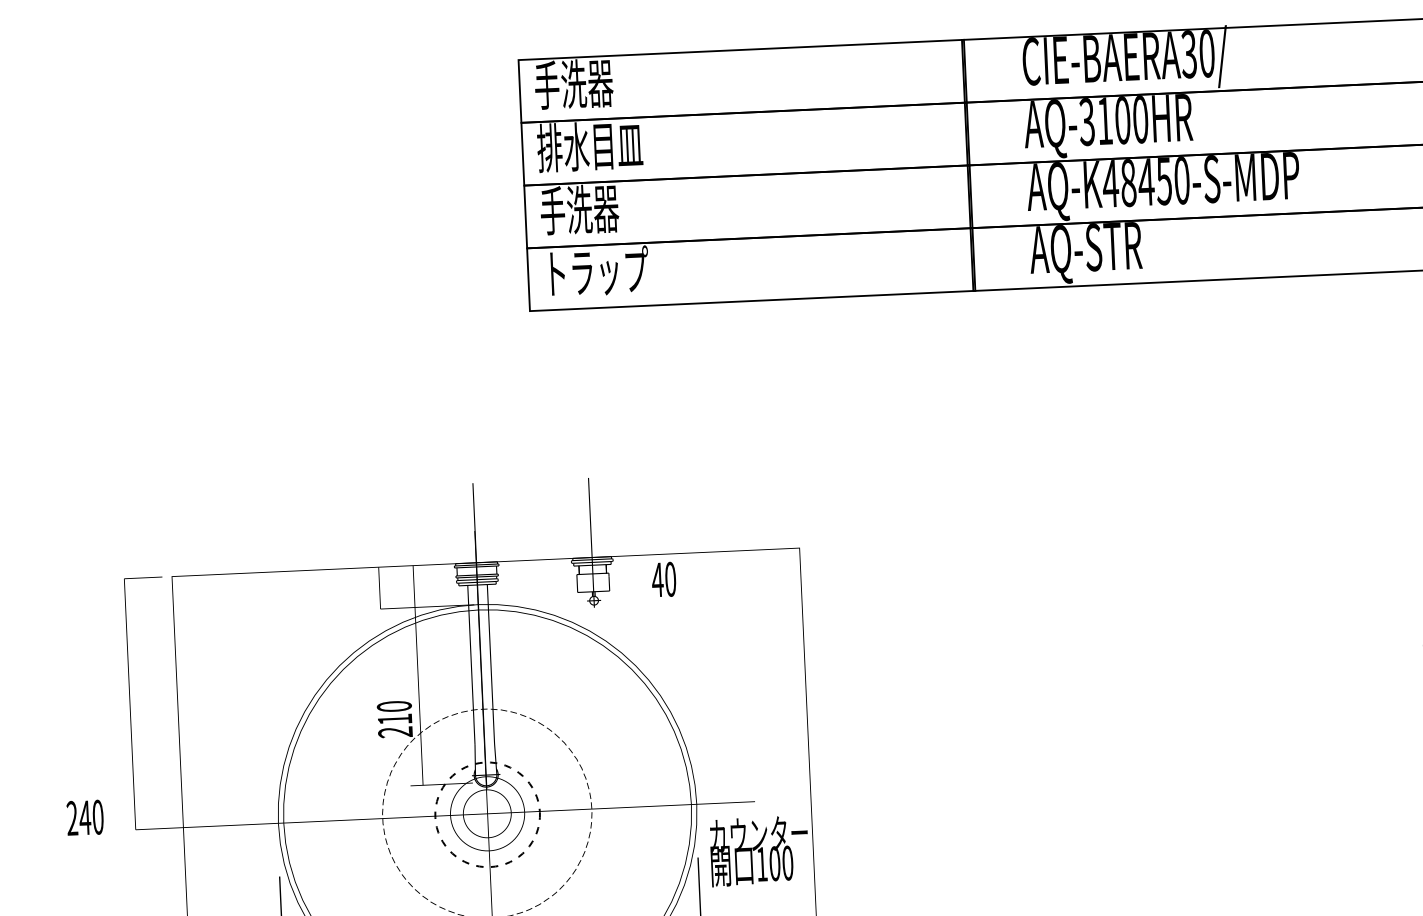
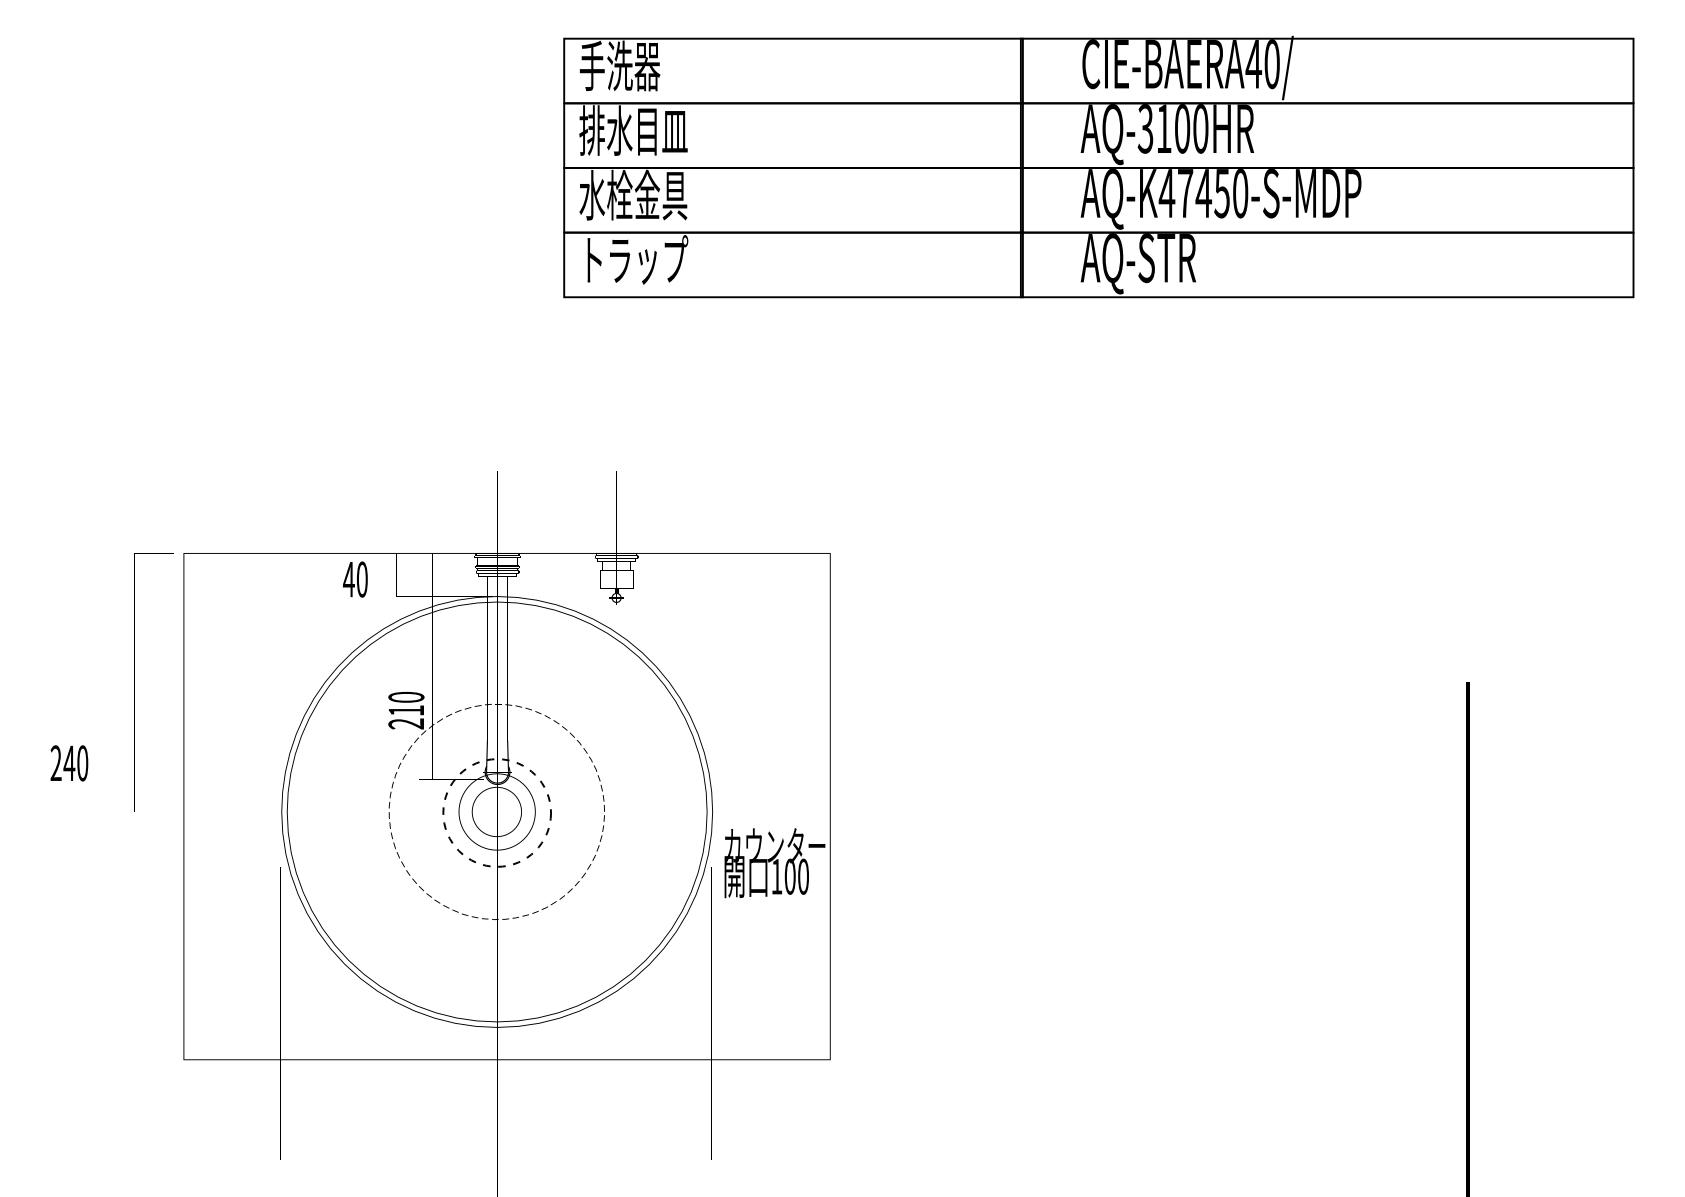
text: (1188, 54) -> (1253, 64), CIE-BAERA30/ -> CIE-BAERA40/
text: (1128, 182) -> (1185, 193), AQ-K48450-S-MDP -> AQ-K47450-S-MDP
text: (592, 208) -> (633, 194), 手洗器 -> 水栓金具
text: (664, 579) -> (355, 579), moved
text: (85, 817) -> (69, 763), moved

